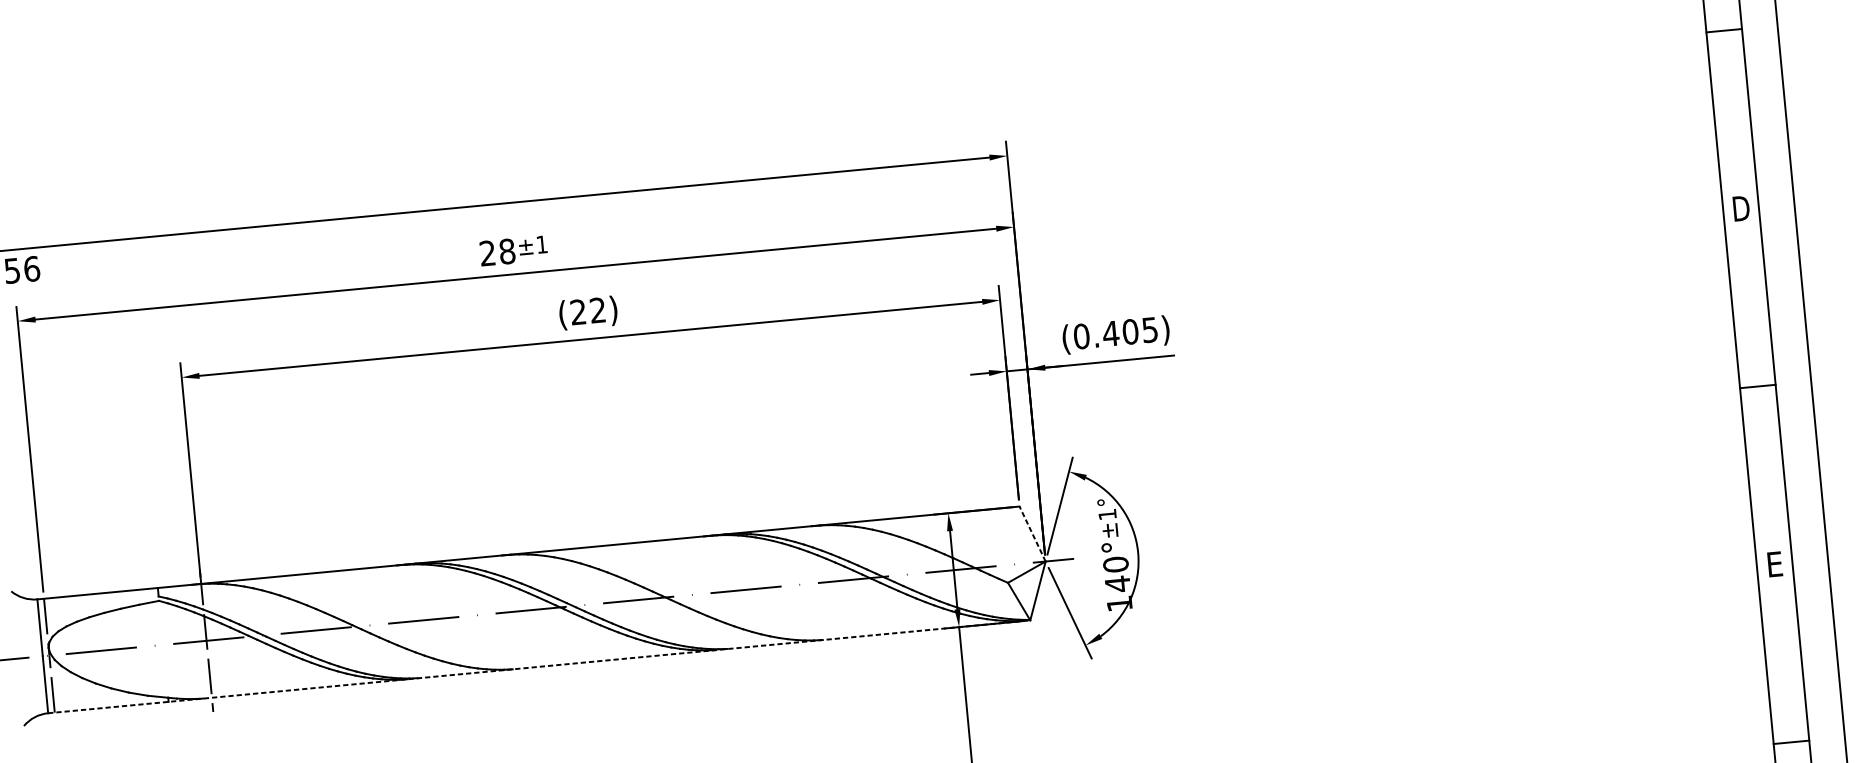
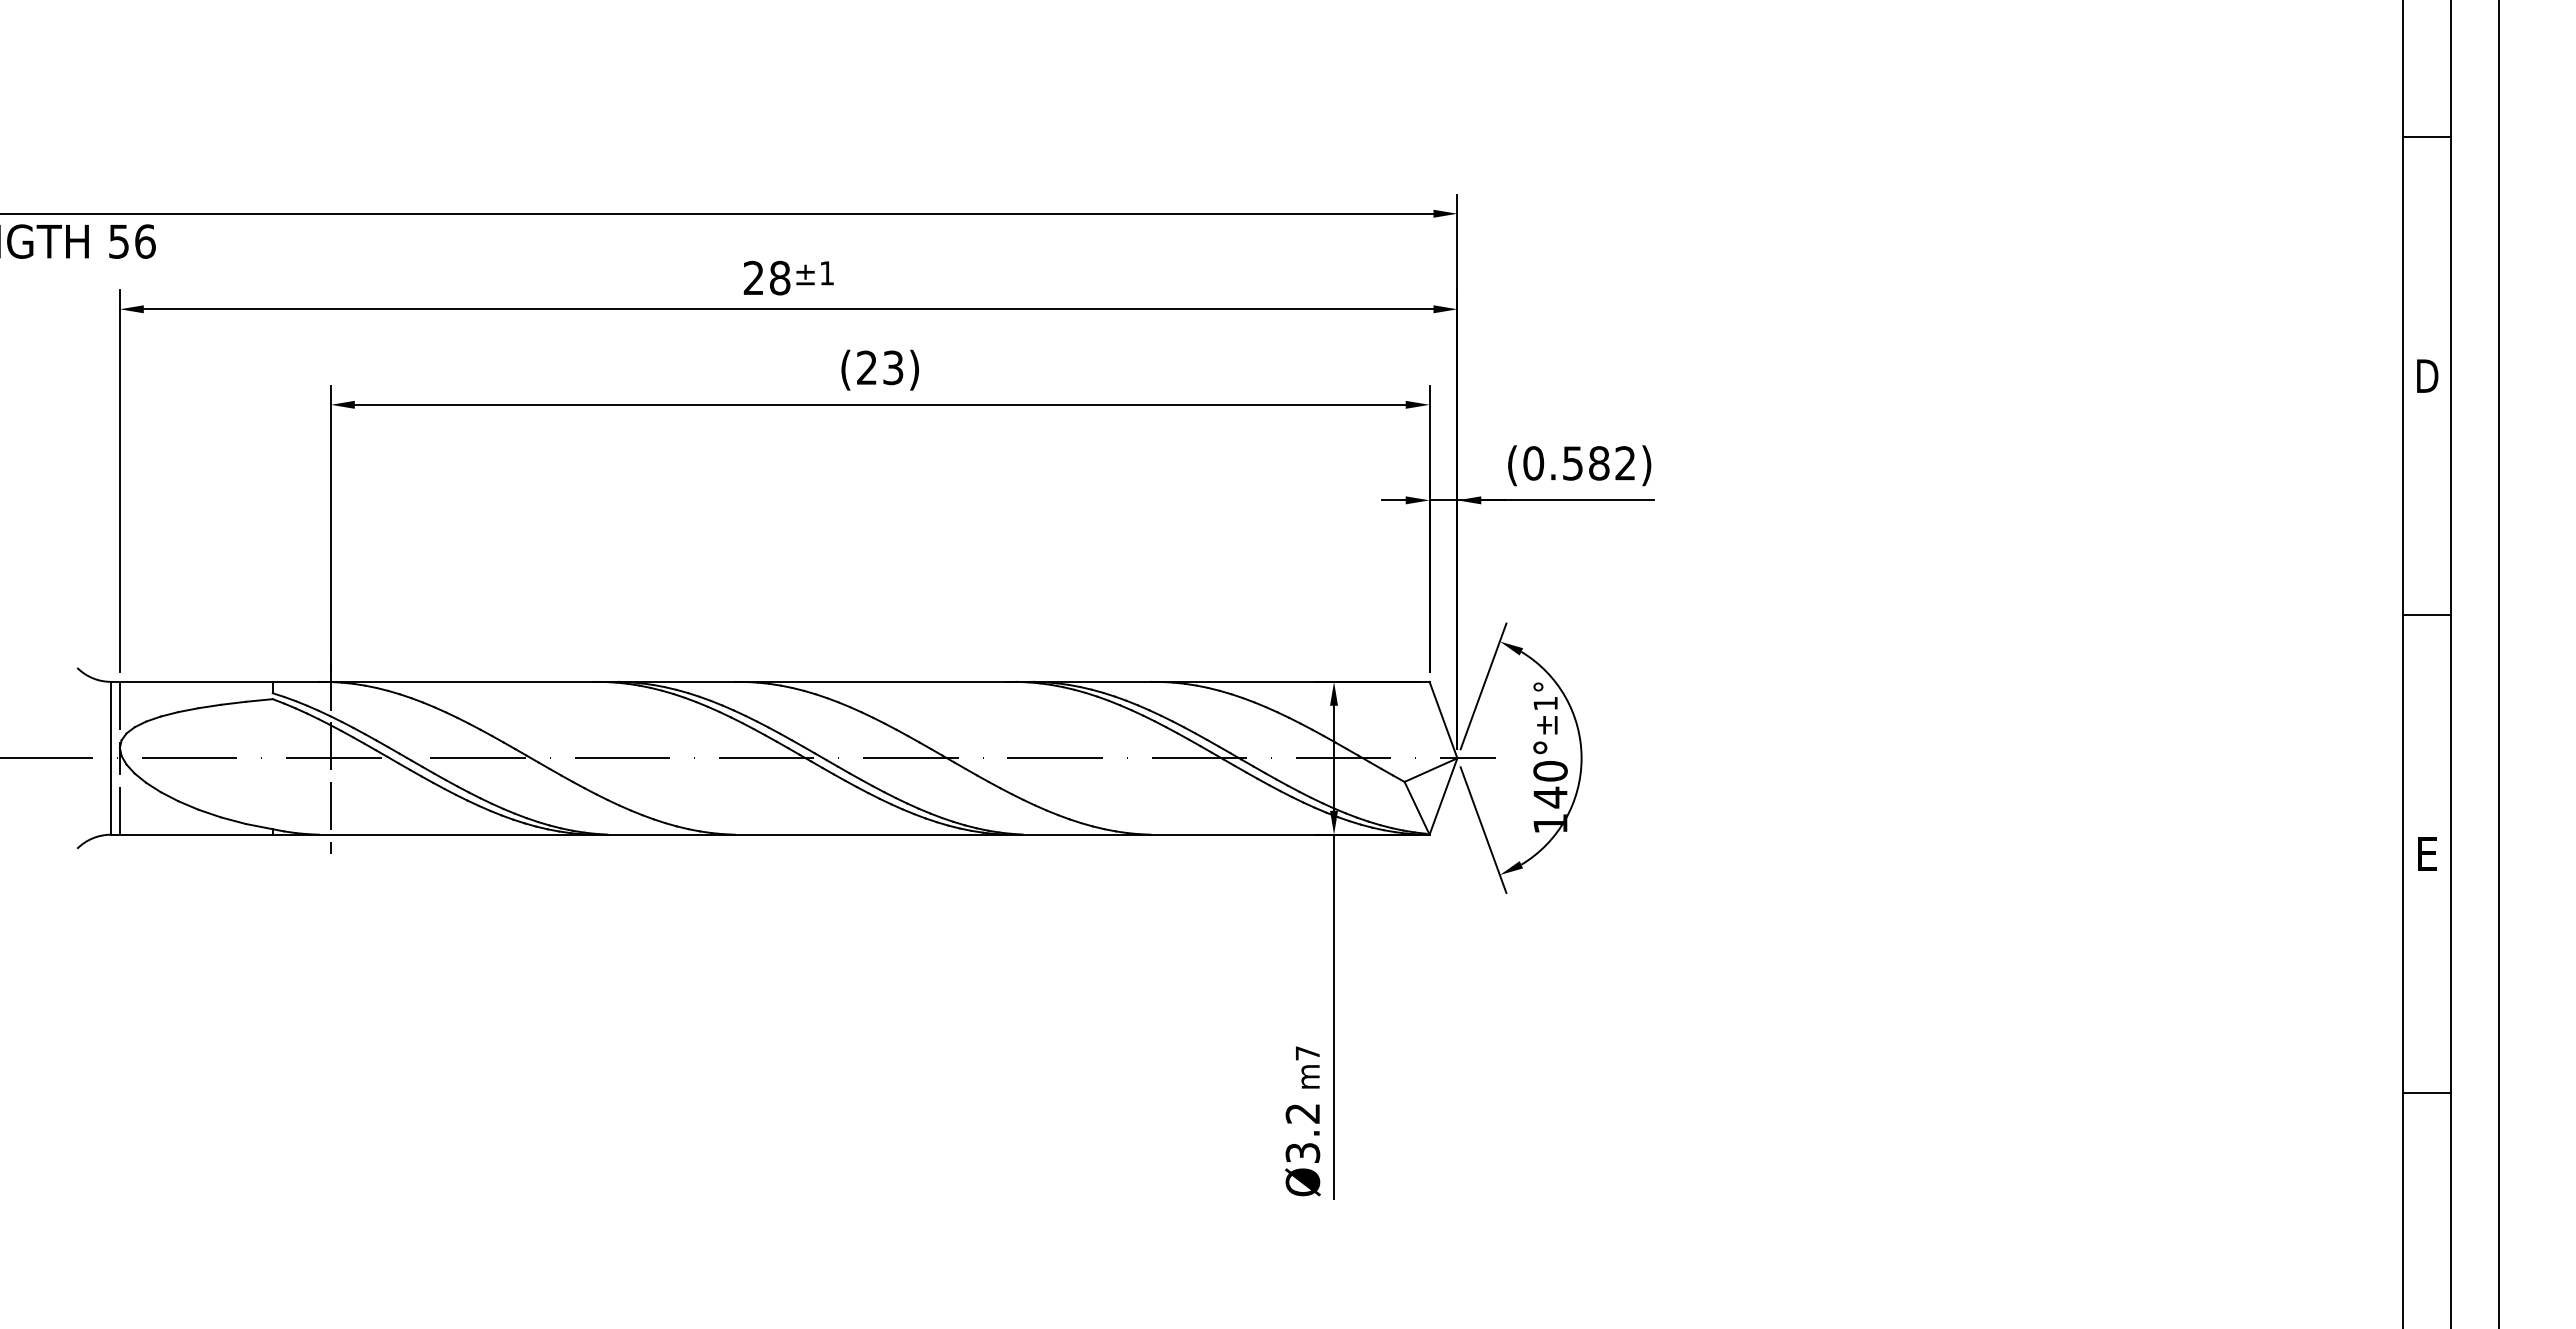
text: (598, 310) -> (893, 367), (22) -> (23)
text: (1130, 332) -> (1598, 463), (0.405) -> (0.582)
line: (1032, 534) -> (1443, 720), dashed -> solid
line: (539, 666) -> (770, 834), dashed -> solid

